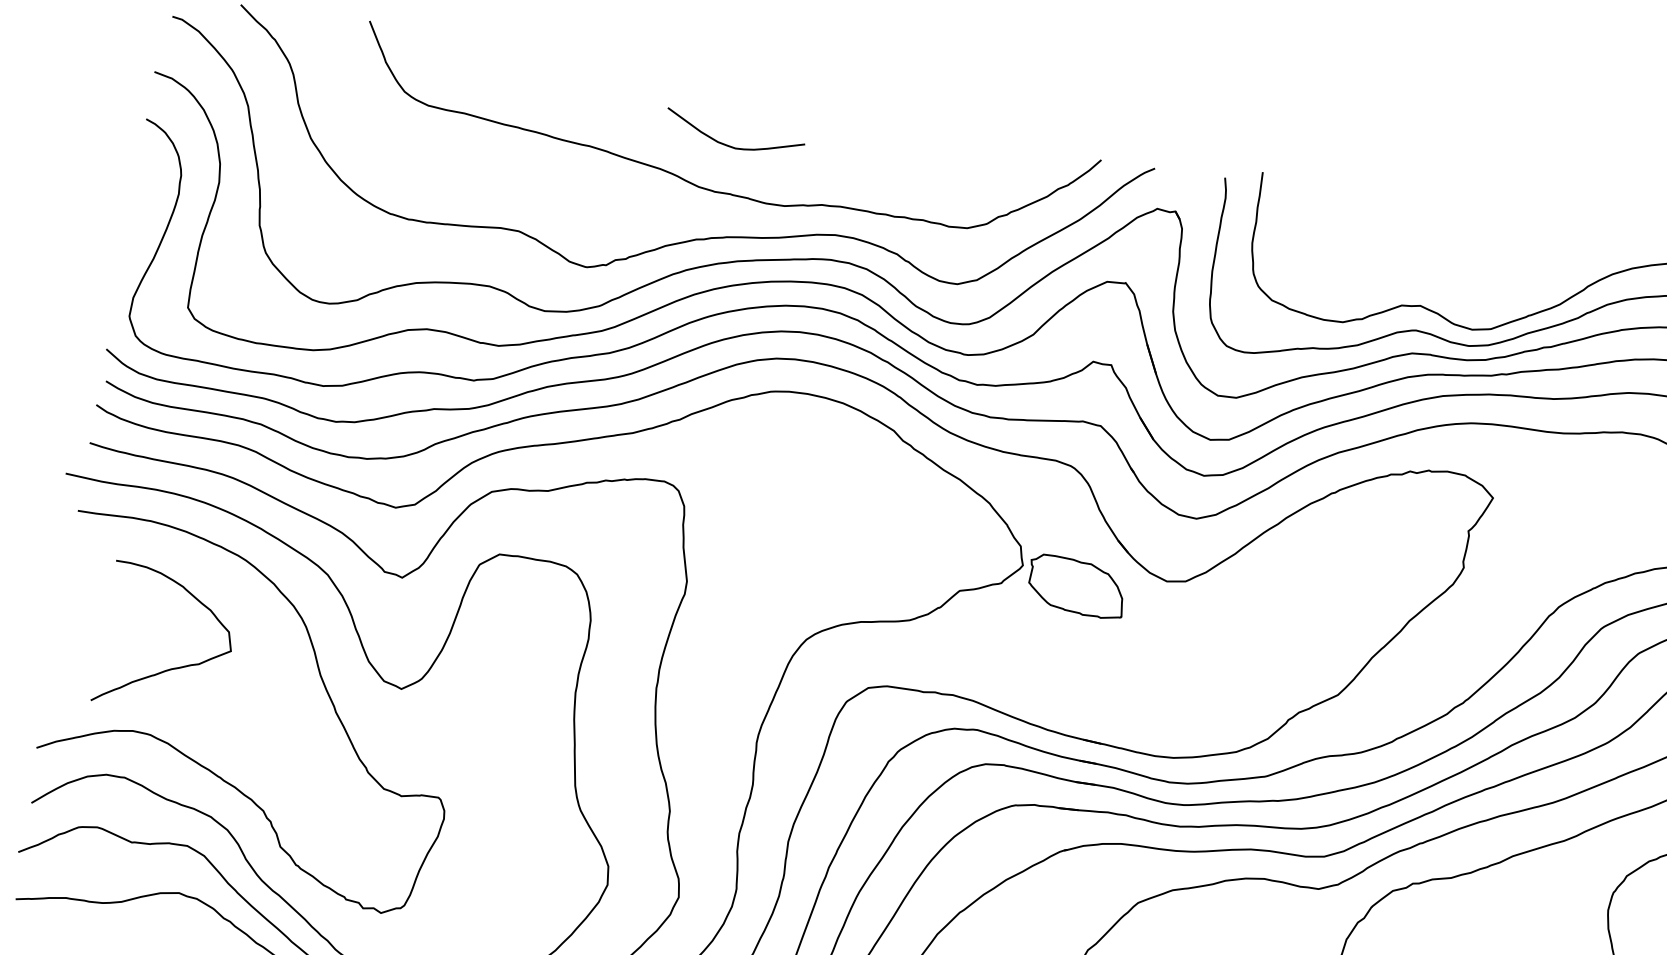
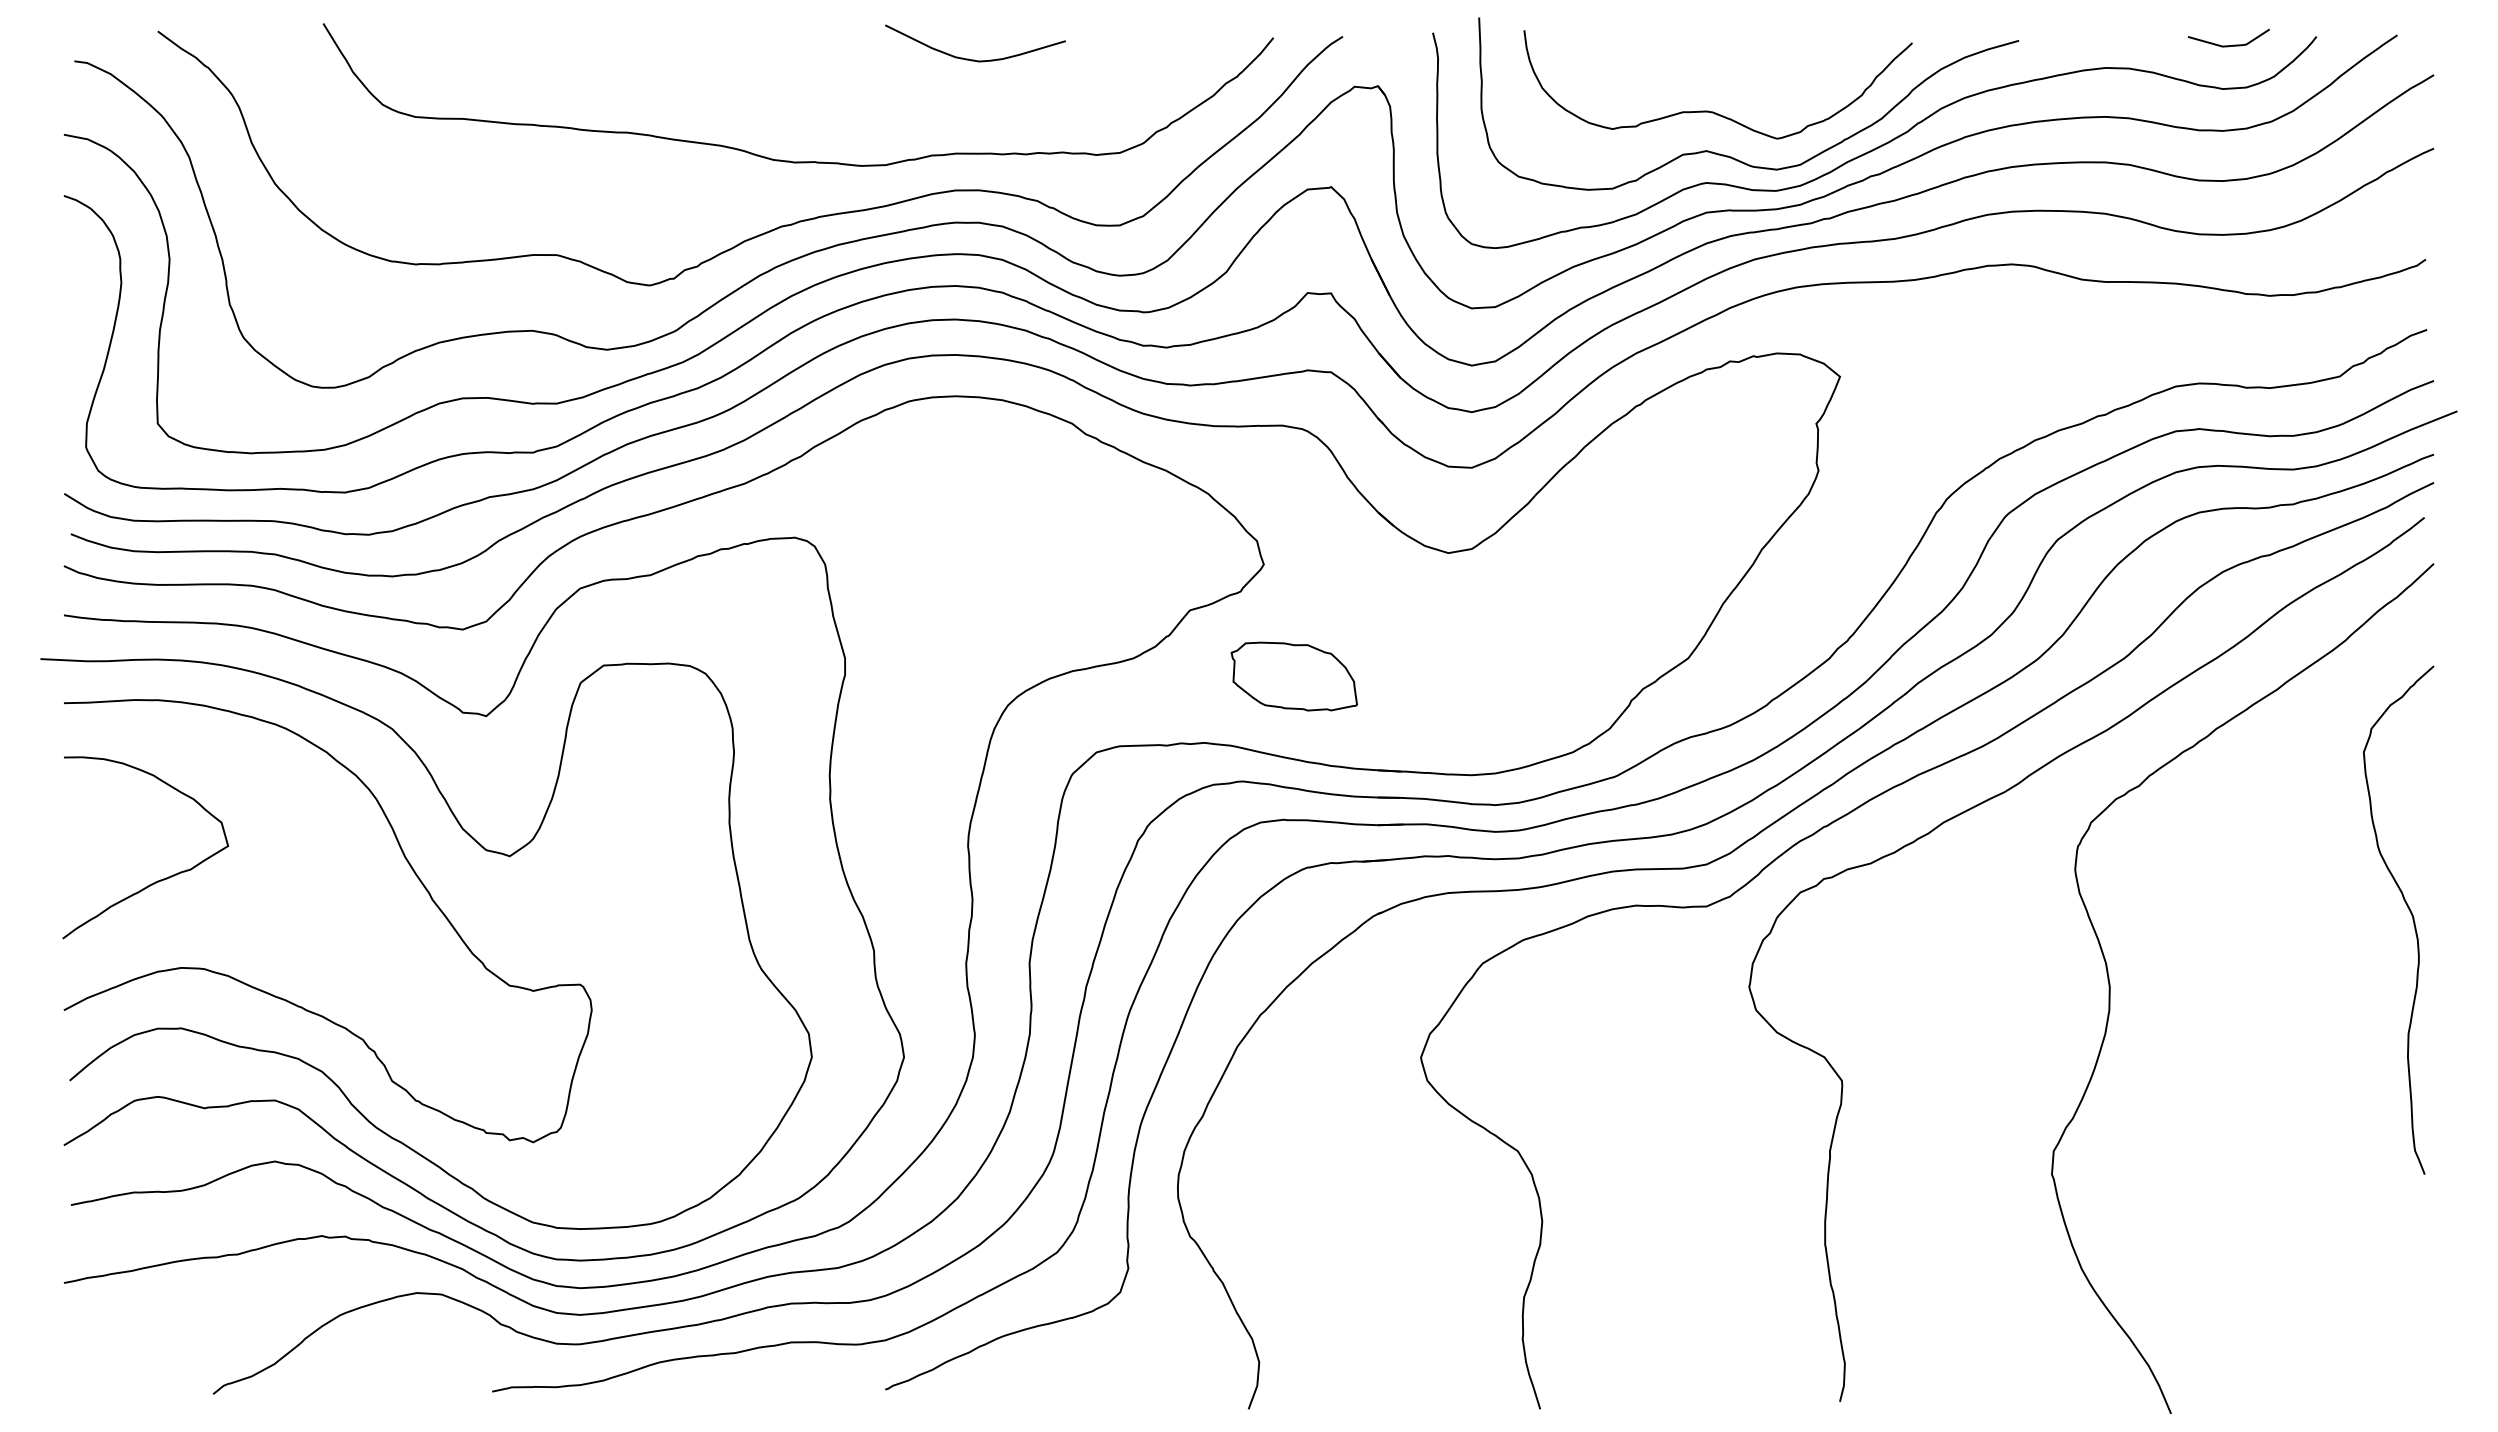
curve: (732, 146) -> (974, 59), moved
curve: (1431, 276) -> (1713, 111), added
part: (1076, 586) -> (1293, 676), moved
curve: (171, 668) -> (157, 880), moved

